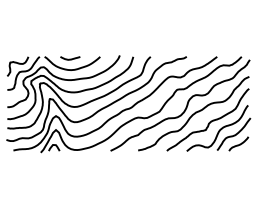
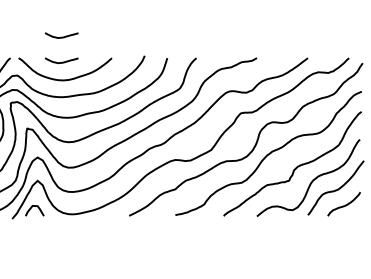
curve: (70, 43) -> (61, 35), added

